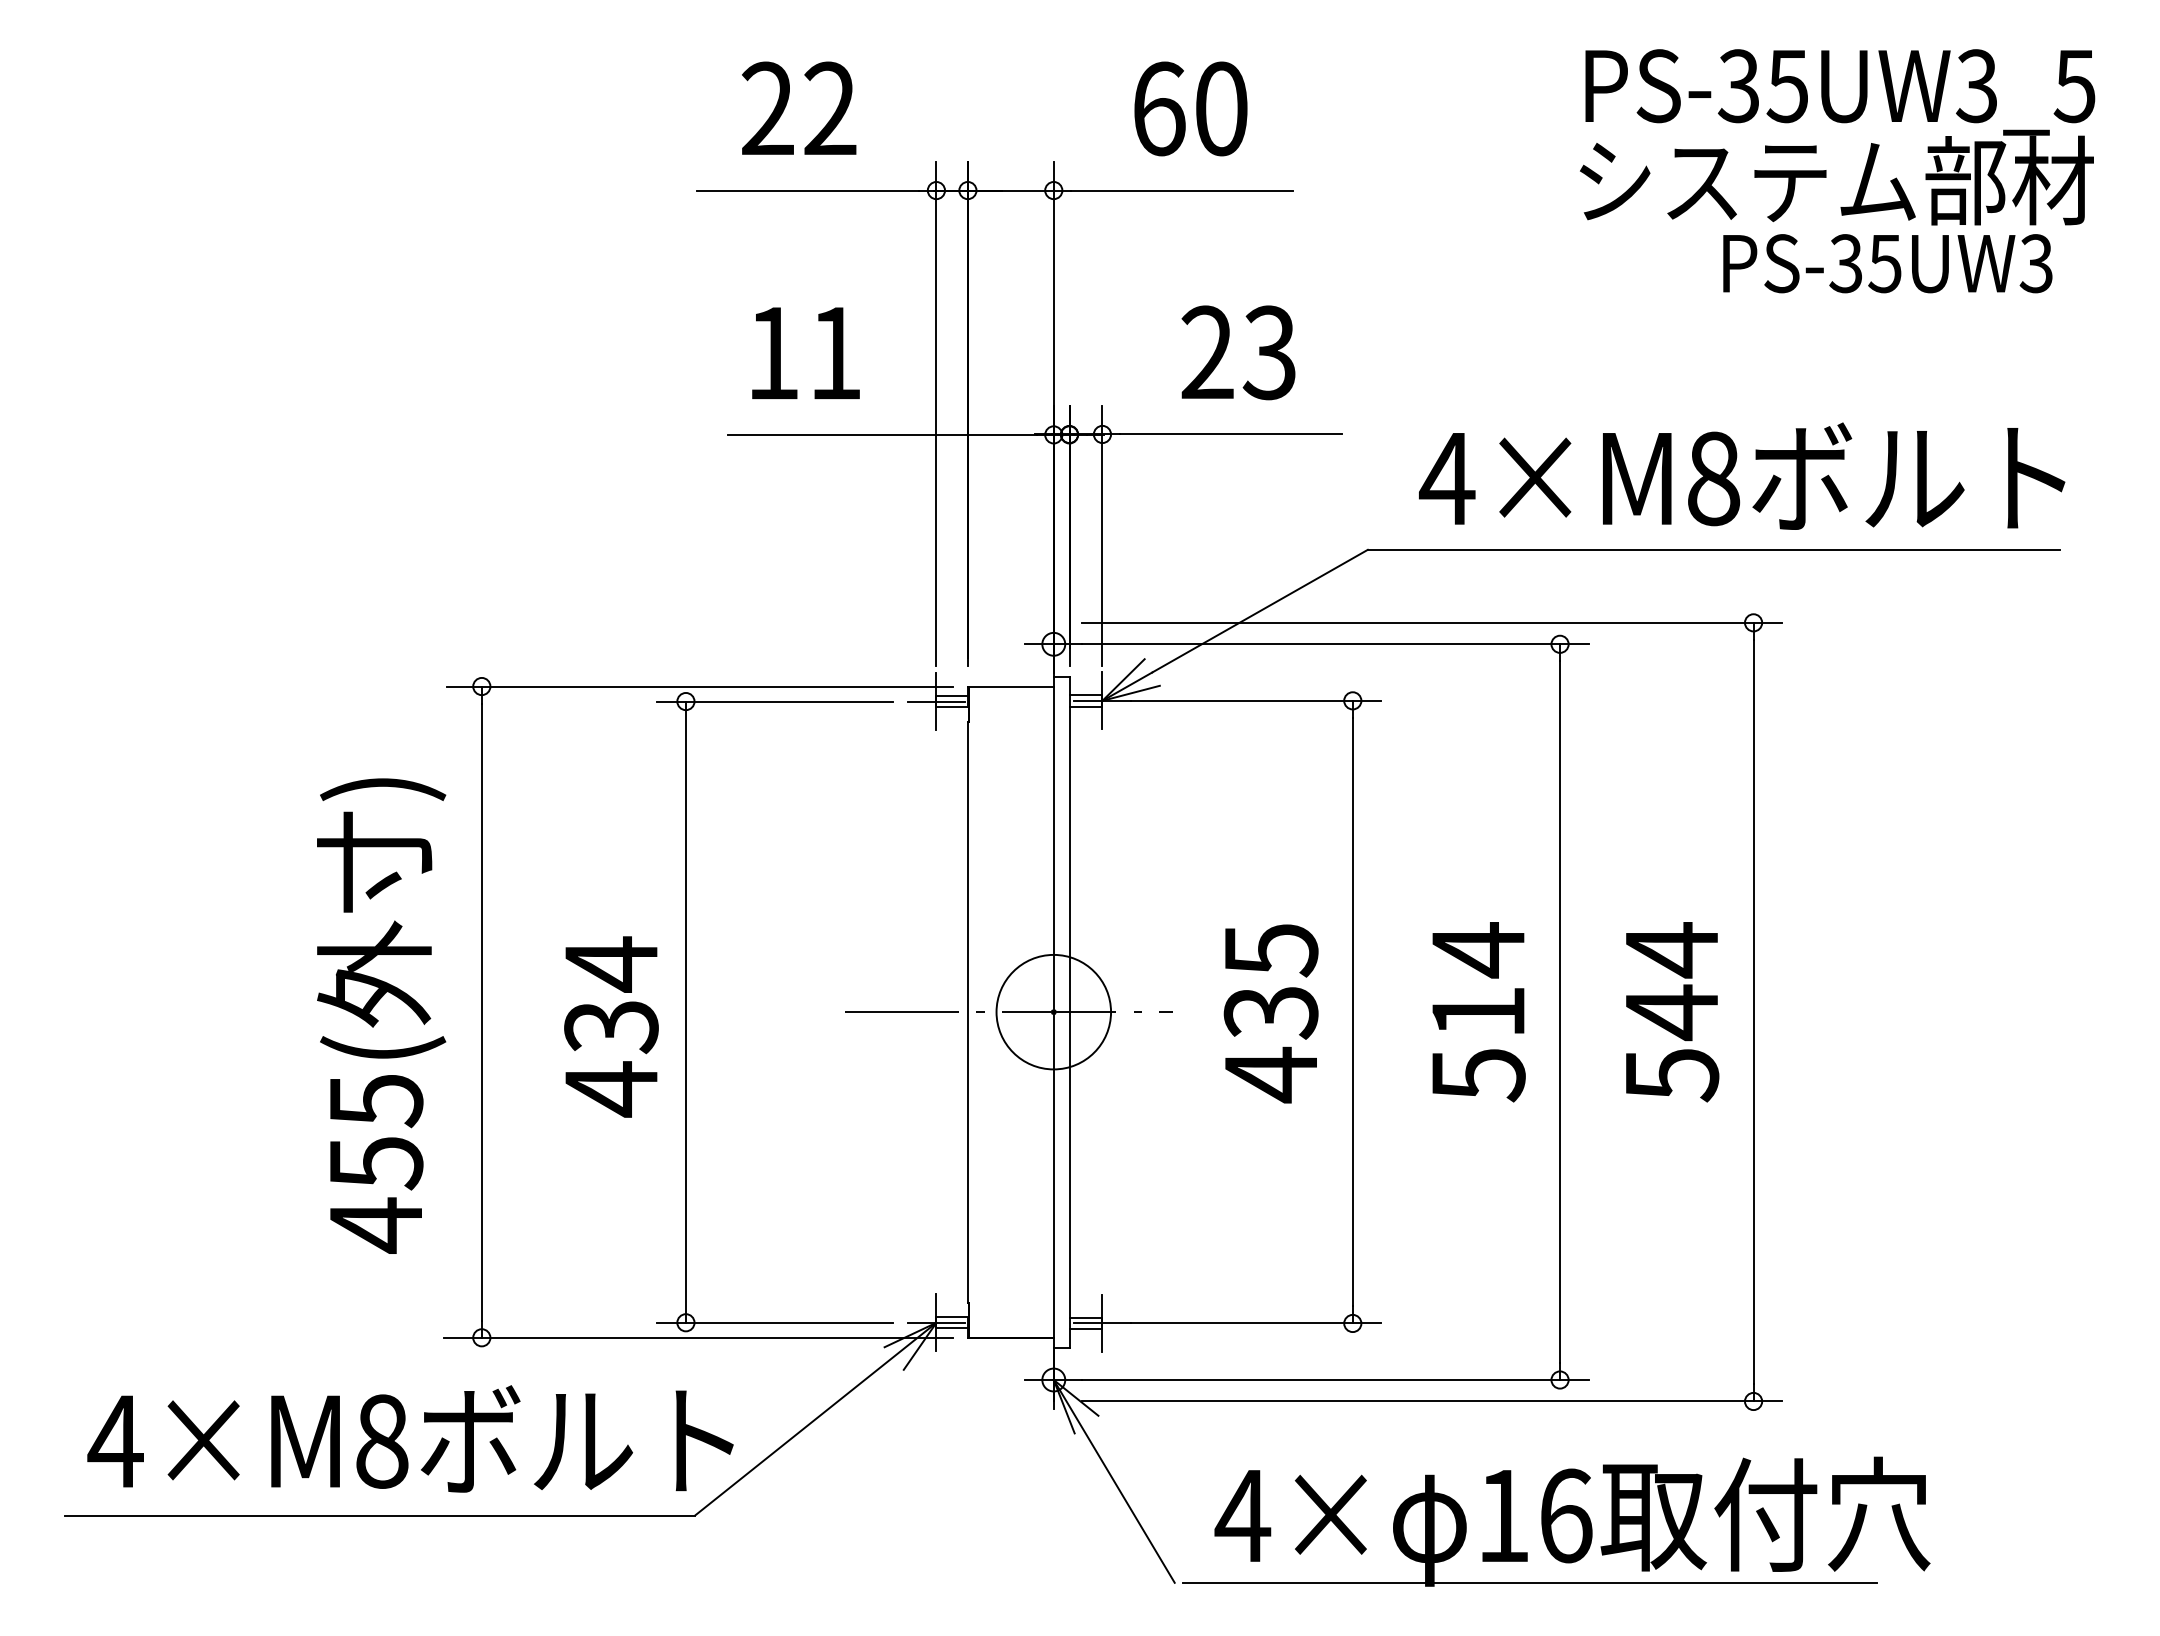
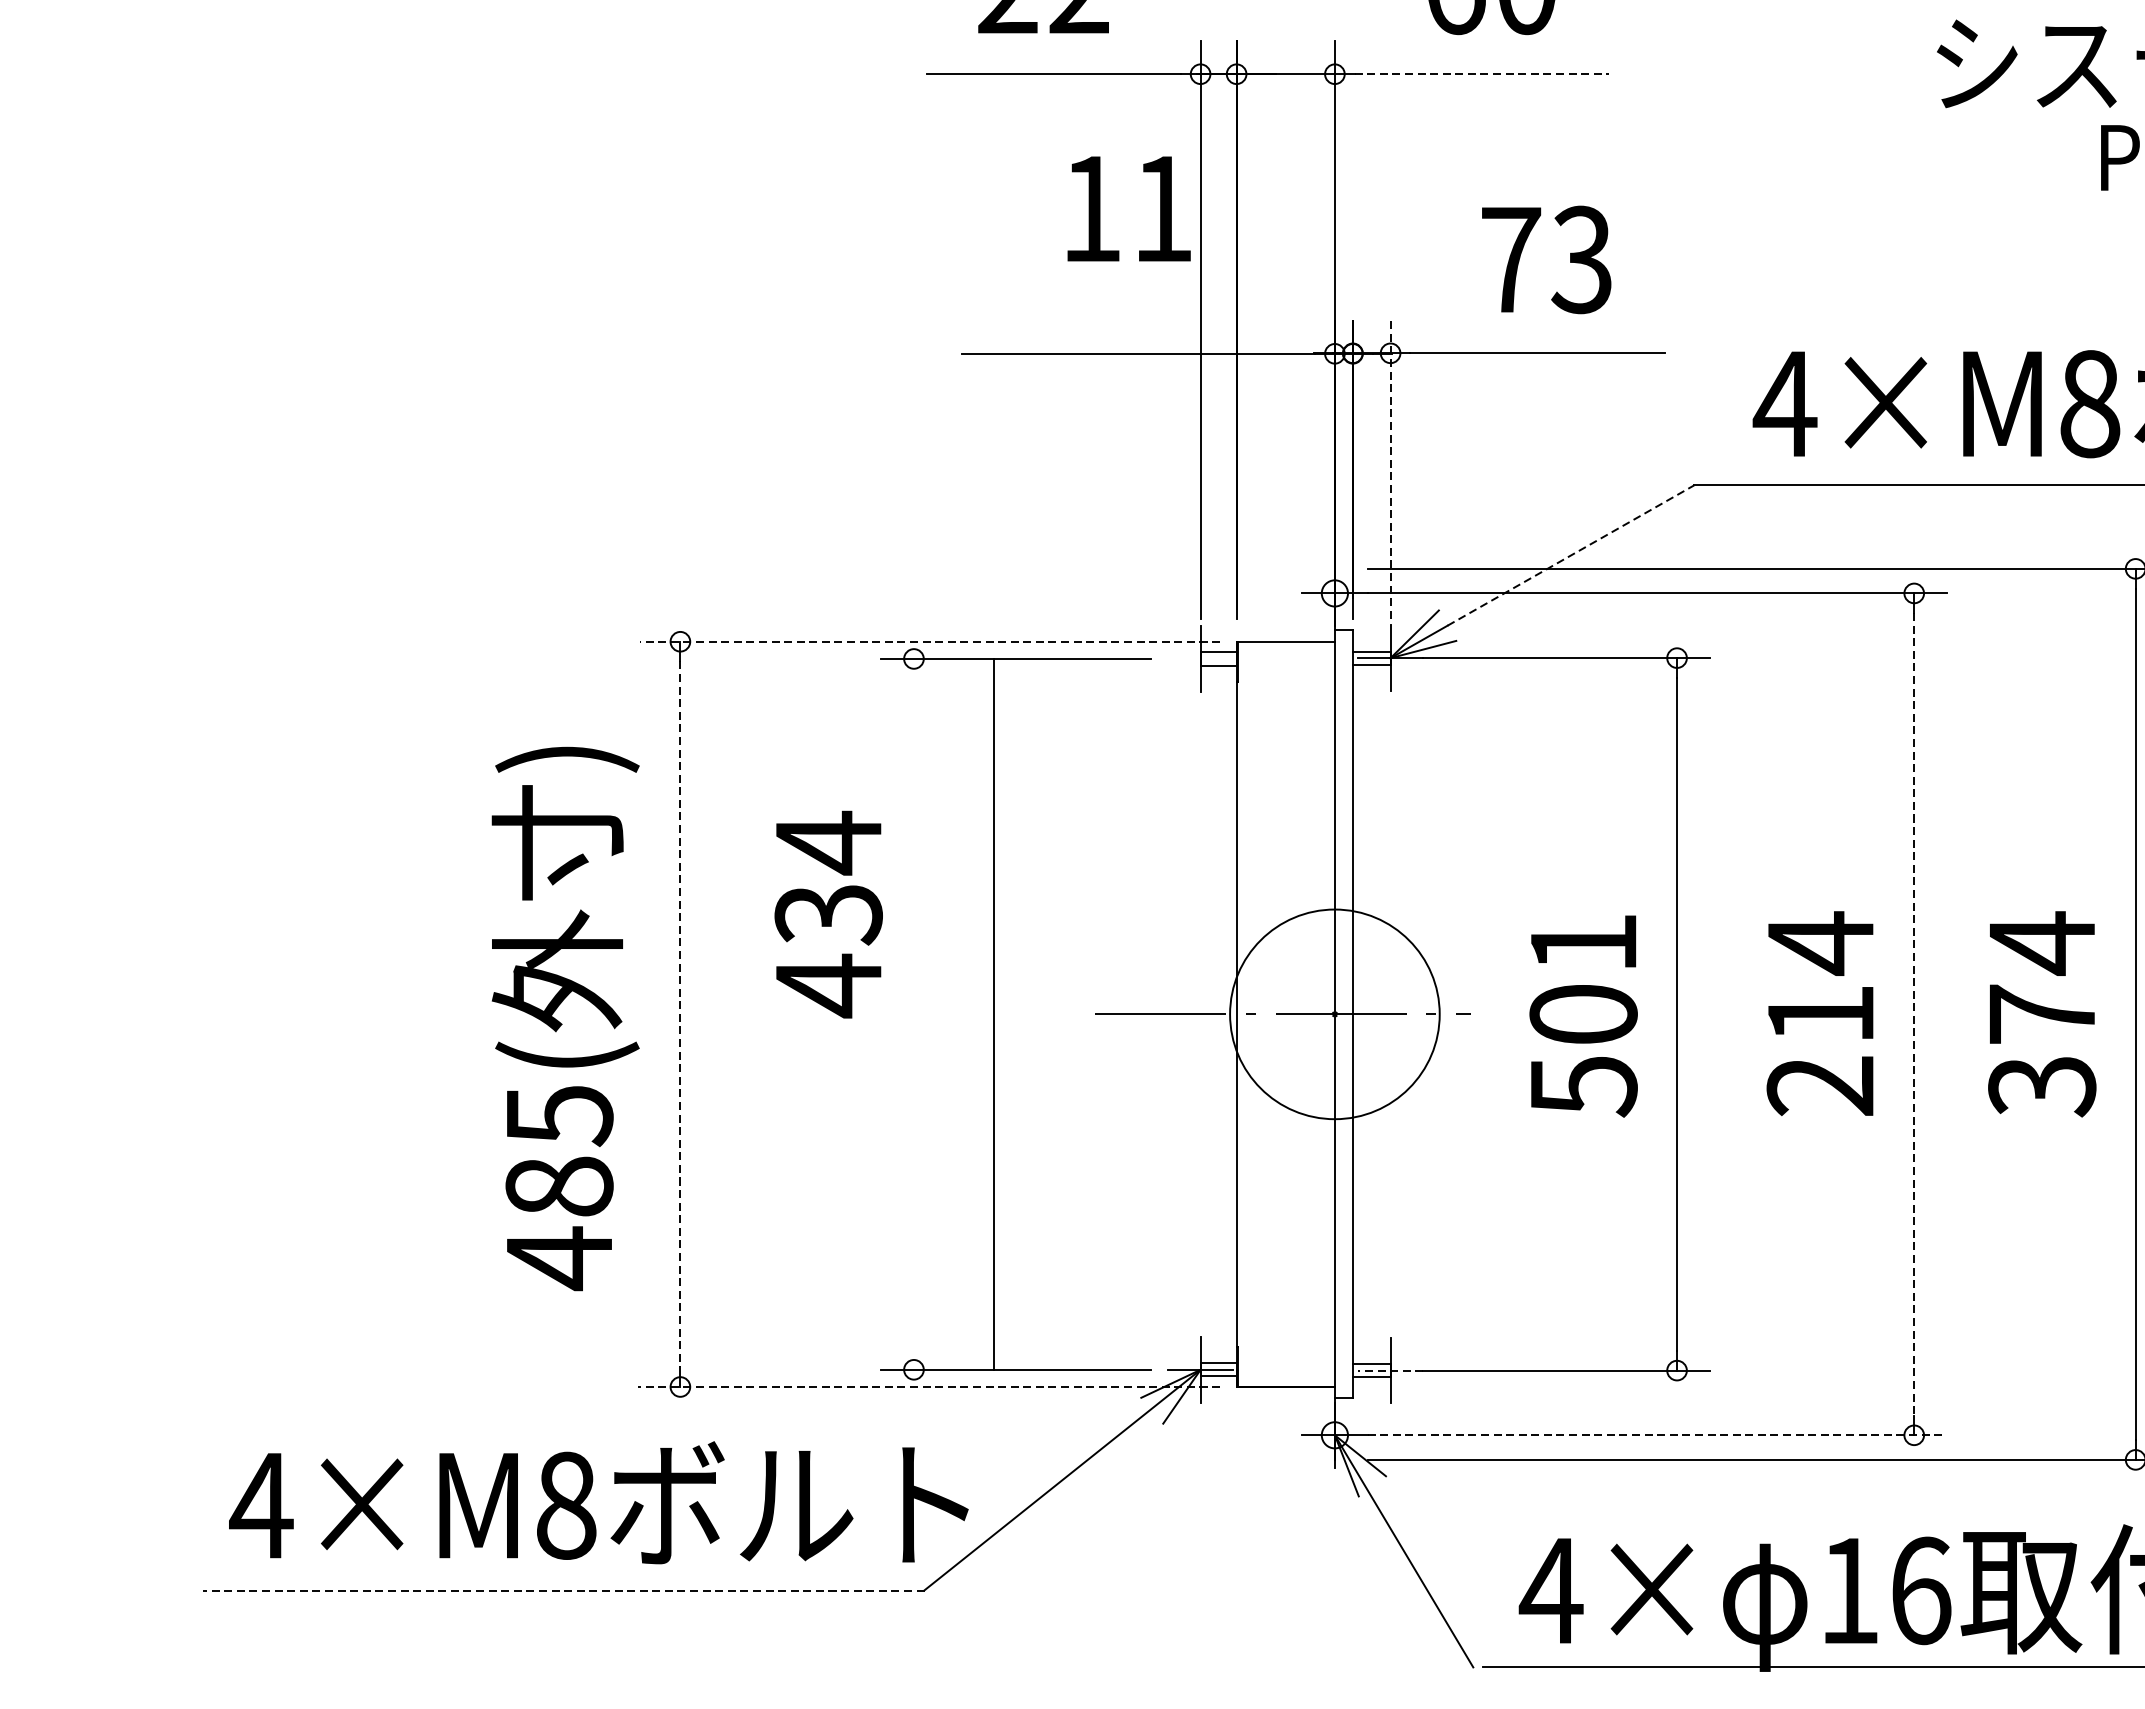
line: (1182, 190) -> (1482, 74), solid -> dashed
text: (1207, 351) -> (1510, 258), 23 -> 73
text: (805, 352) -> (1128, 208), moved
line: (1102, 535) -> (1390, 468), solid -> dashed
line: (1260, 610) -> (1571, 554), solid -> dashed
line: (699, 686) -> (929, 641), solid -> dashed
line: (936, 701) -> (1200, 658), removed
line: (685, 1011) -> (993, 1013), moved
circle: (1053, 1011) -> (1334, 1013), size x1.6
line: (481, 1012) -> (680, 1014), solid -> dashed
line: (1560, 1012) -> (1914, 1014), solid -> dashed
text: (1270, 1013) -> (1582, 1015), 435 -> 501
text: (611, 1026) -> (828, 914), moved
text: (1671, 1043) -> (2041, 1050), 544 -> 374
text: (1478, 1075) -> (1820, 1086), 514 -> 214
text: (376, 1163) -> (559, 1187), 455( -> 485(
line: (1102, 1323) -> (1390, 1370), solid -> dashed
line: (698, 1337) -> (928, 1386), solid -> dashed
line: (1336, 1380) -> (1658, 1435), solid -> dashed
line: (379, 1516) -> (563, 1591), solid -> dashed

